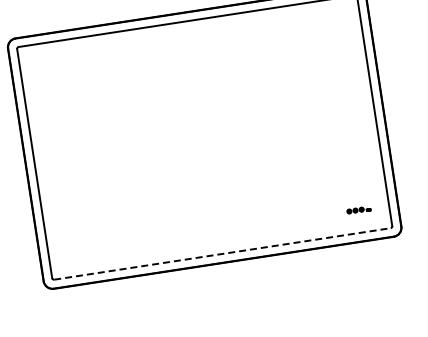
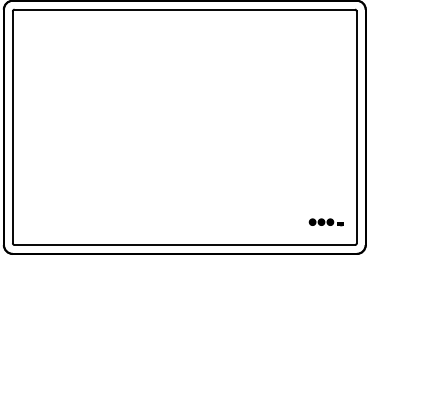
part: (358, 210) -> (325, 222), size x1.43
line: (223, 254) -> (185, 245), dashed -> solid

